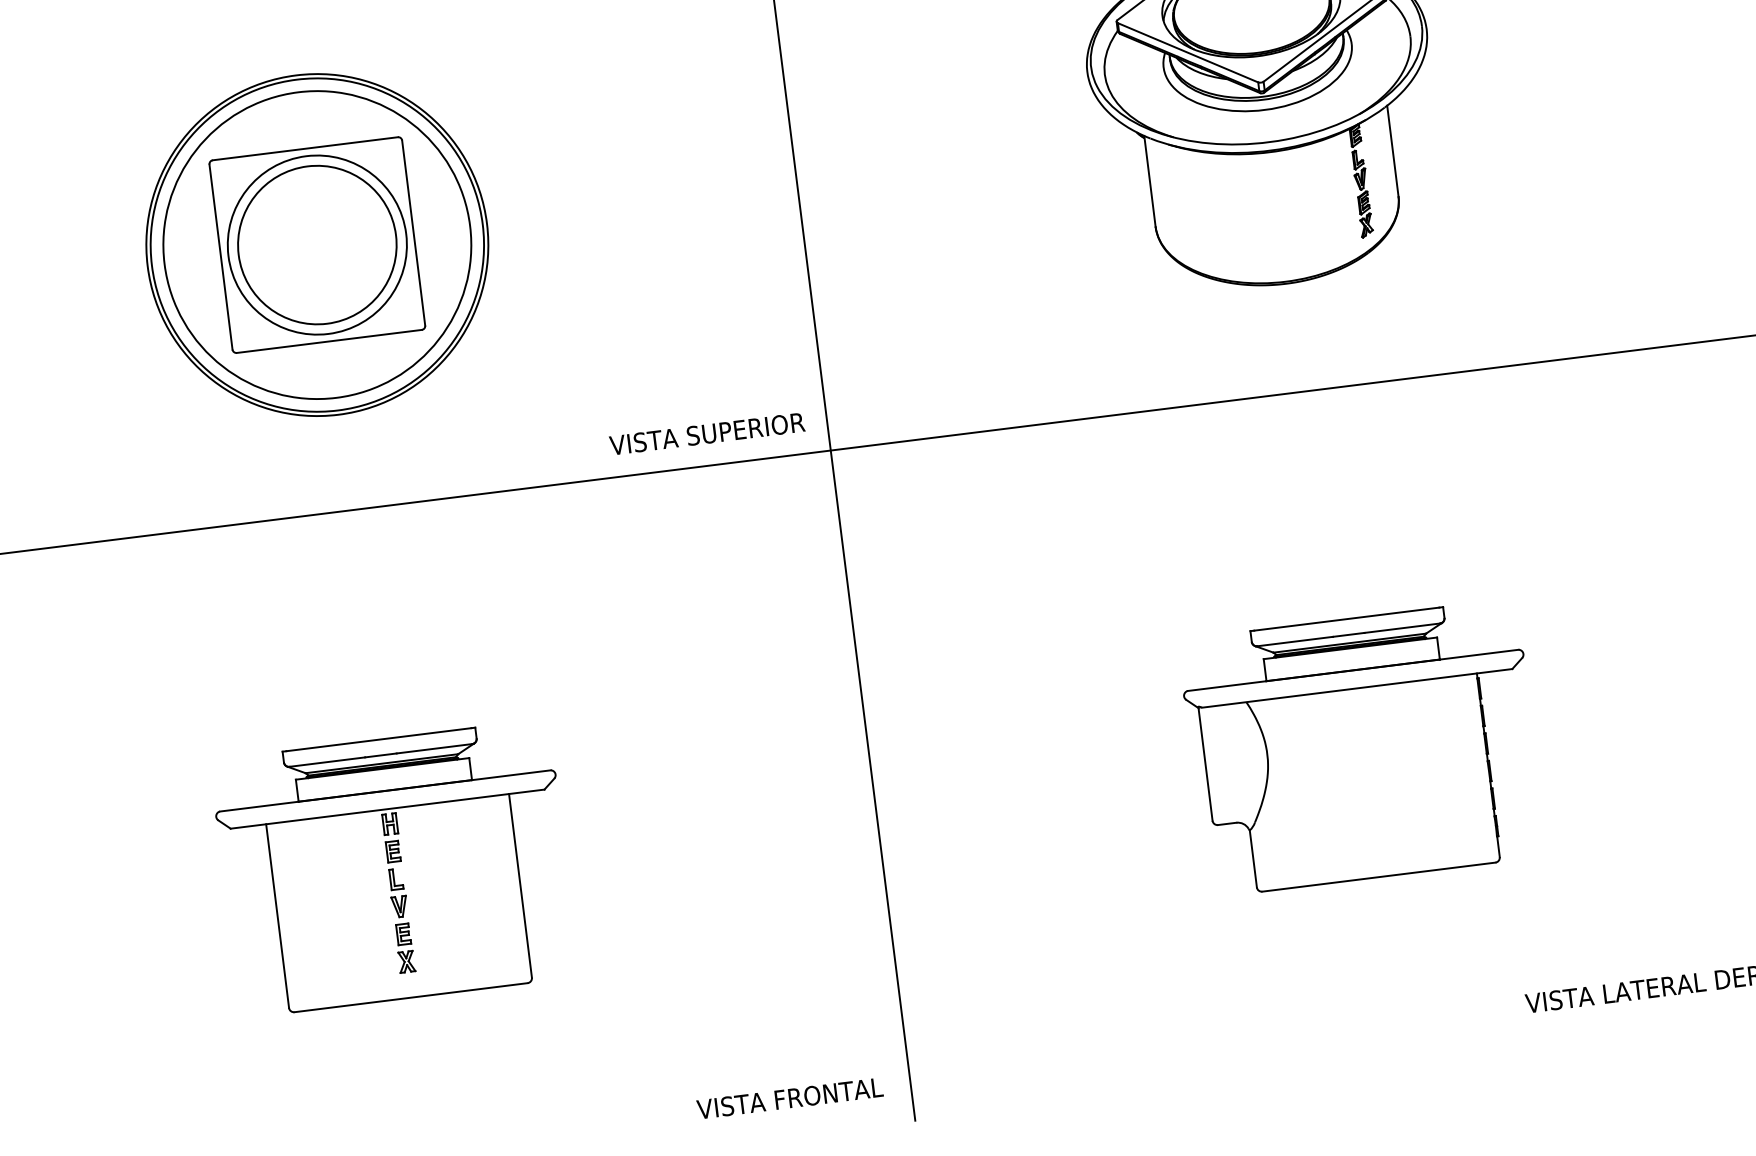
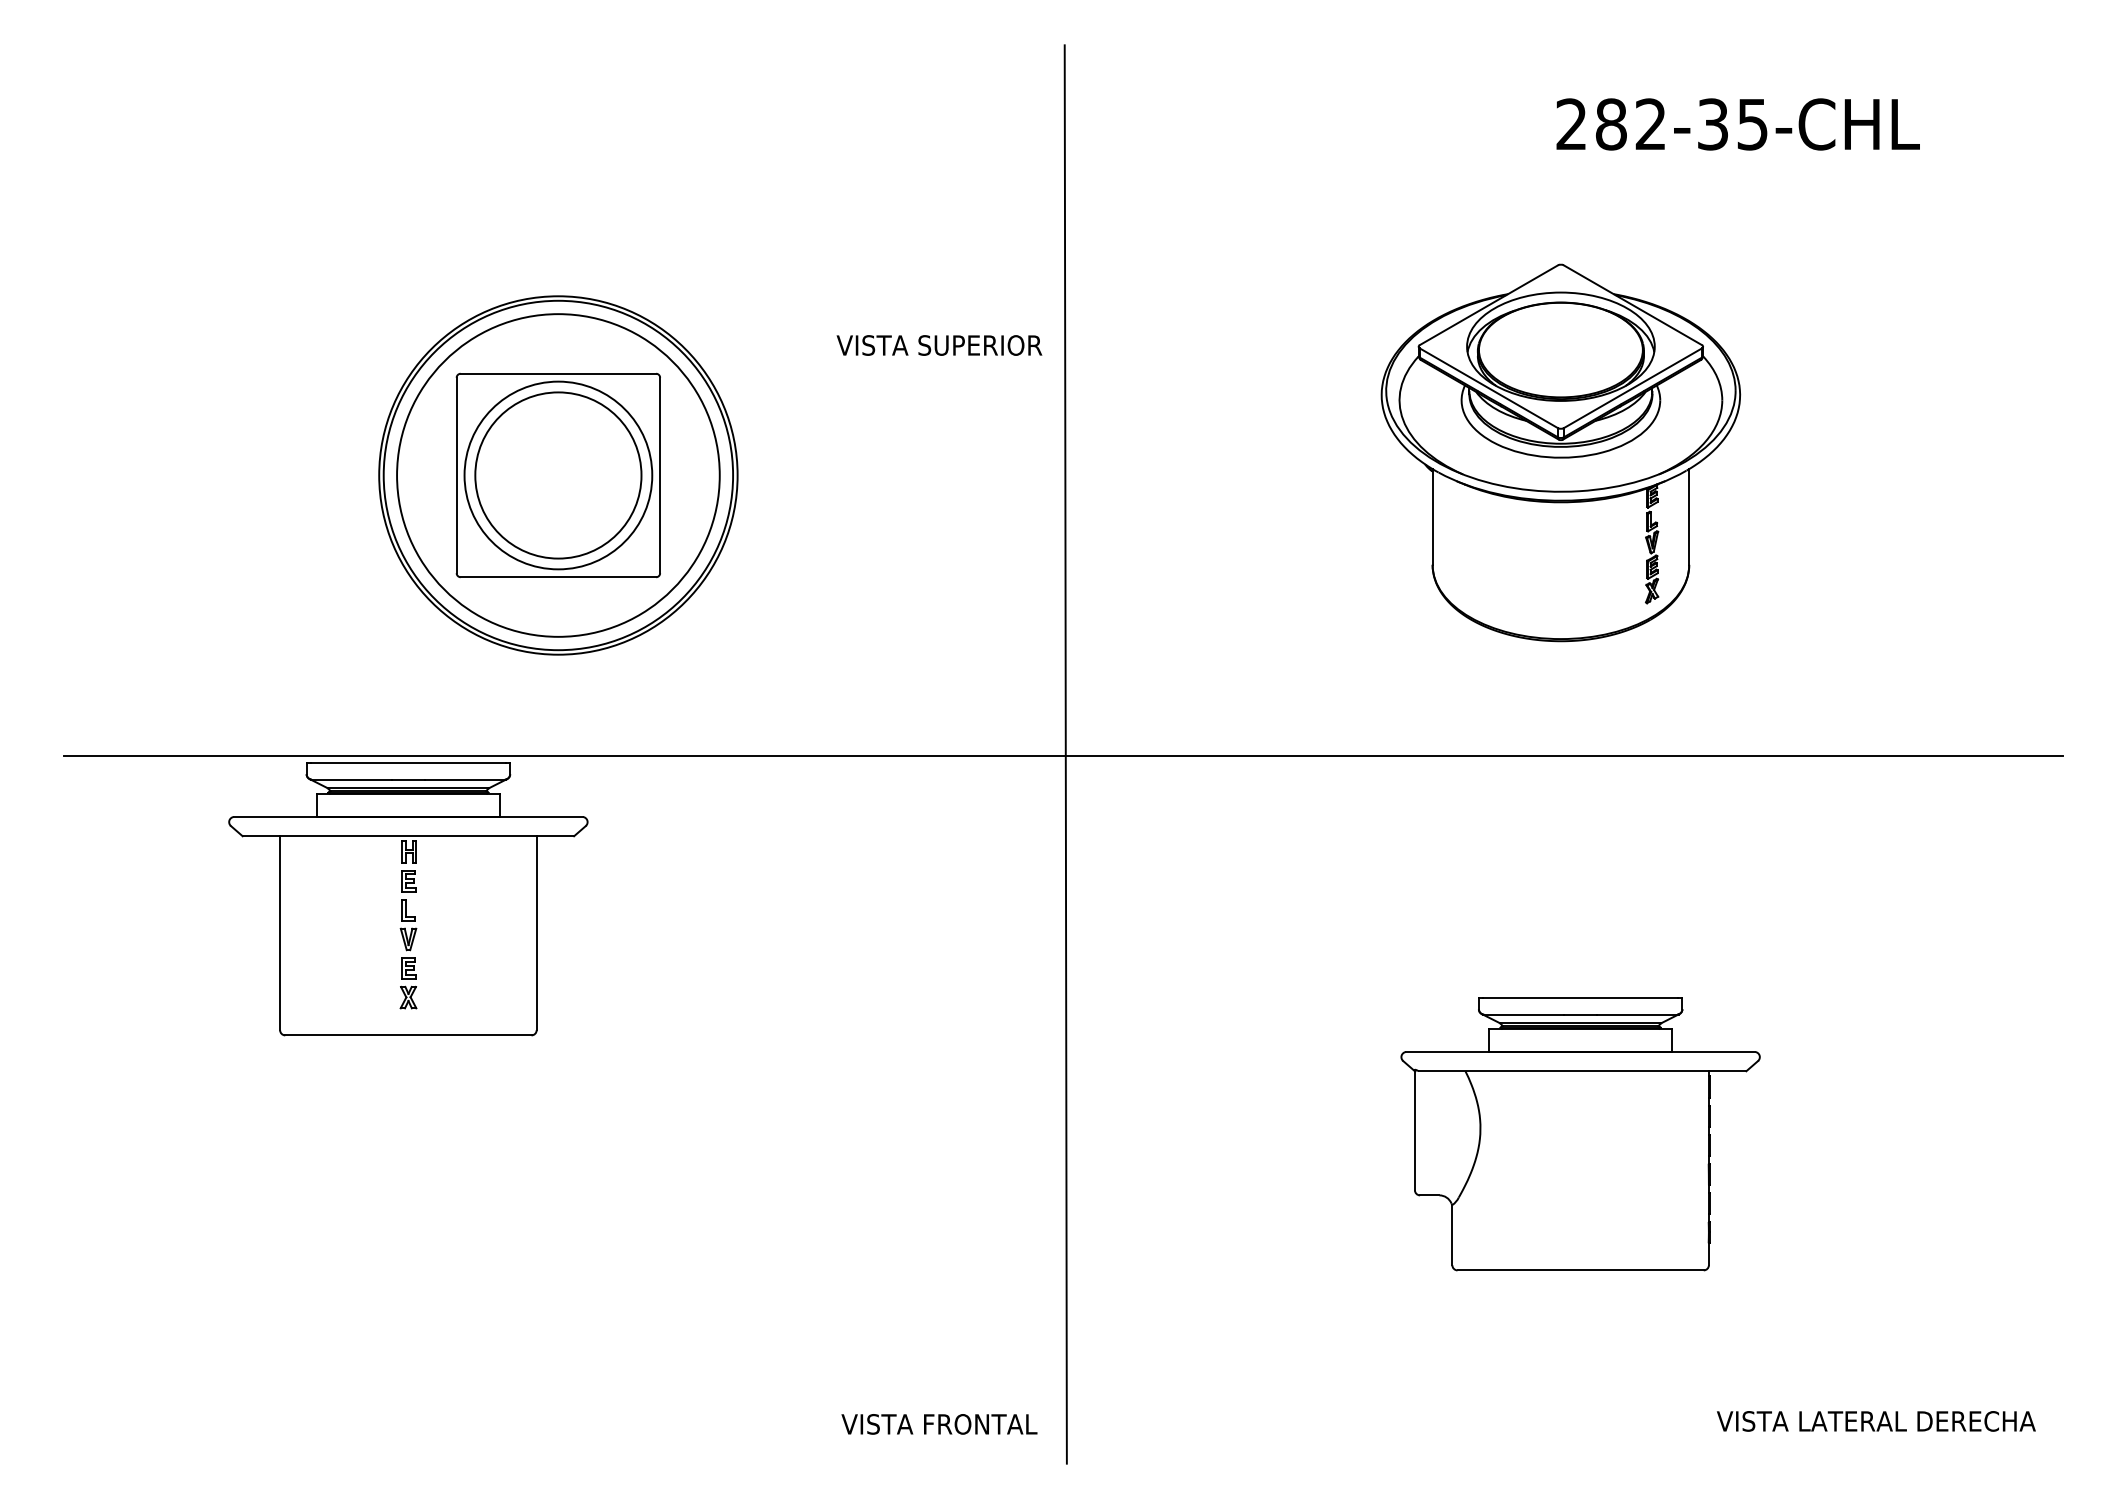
text: (707, 434) -> (939, 345), moved
part: (395, 869) -> (408, 899), moved

